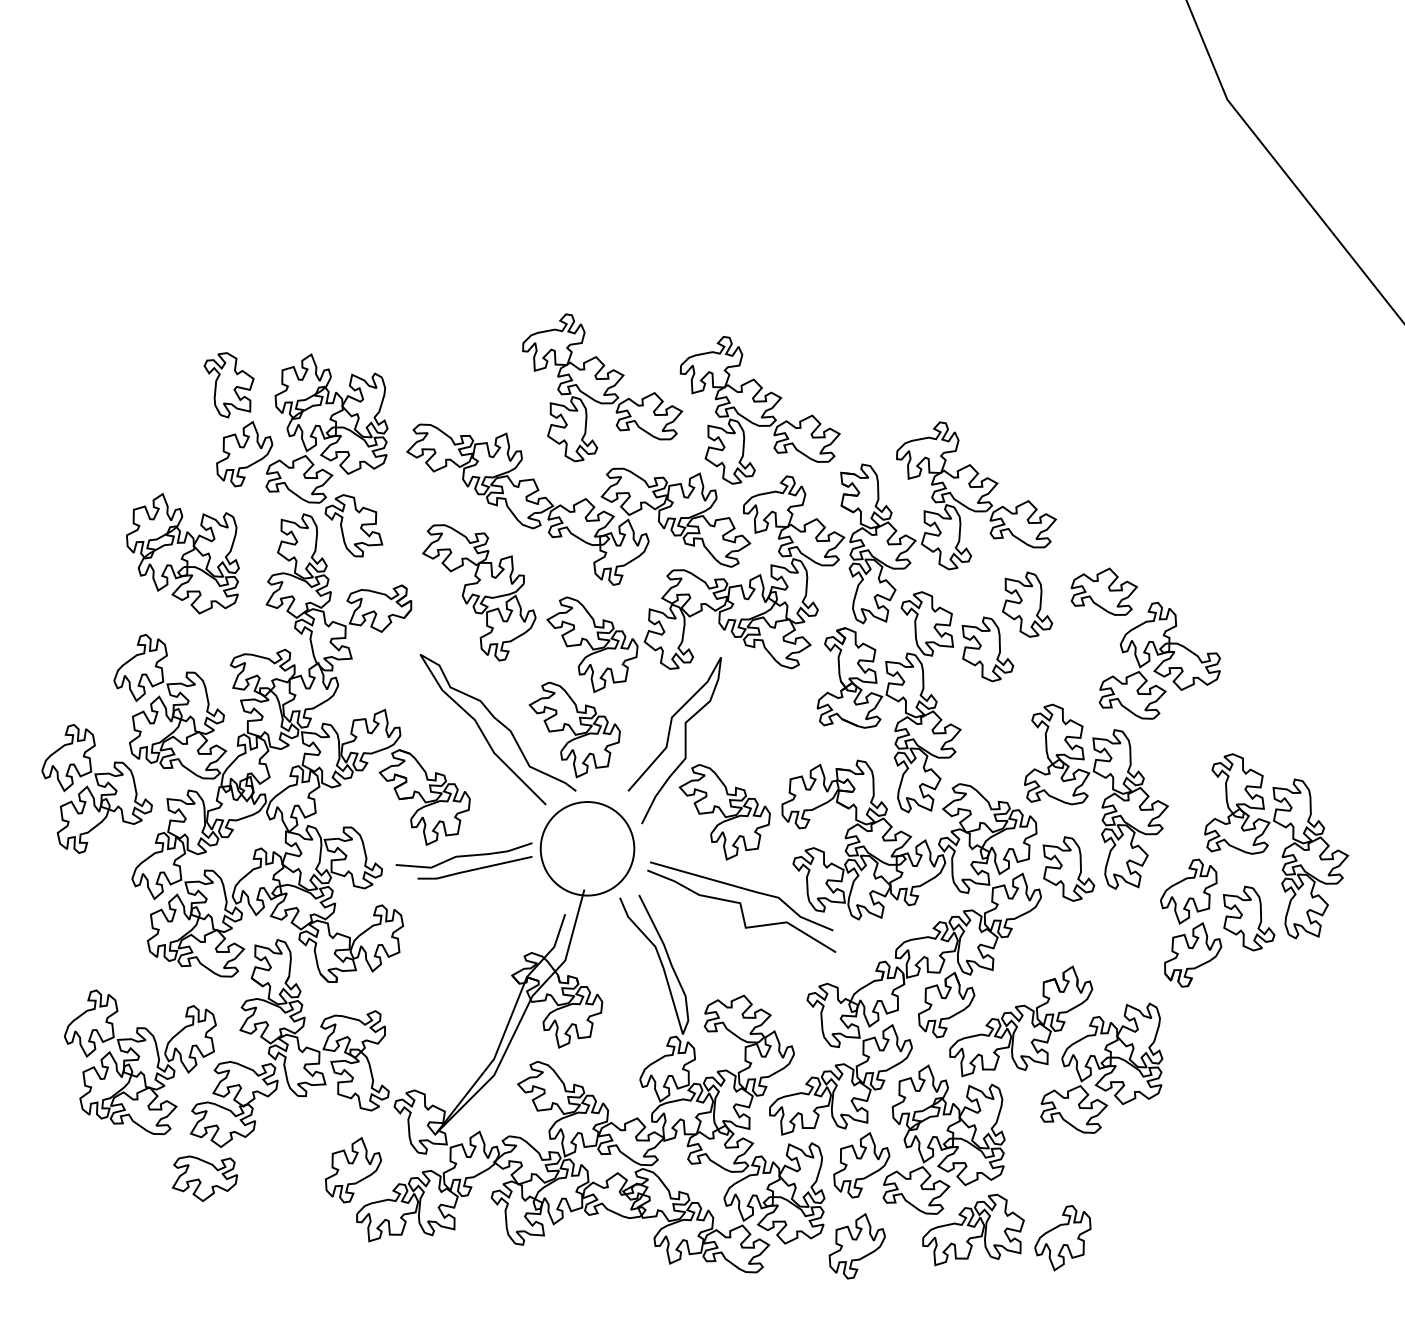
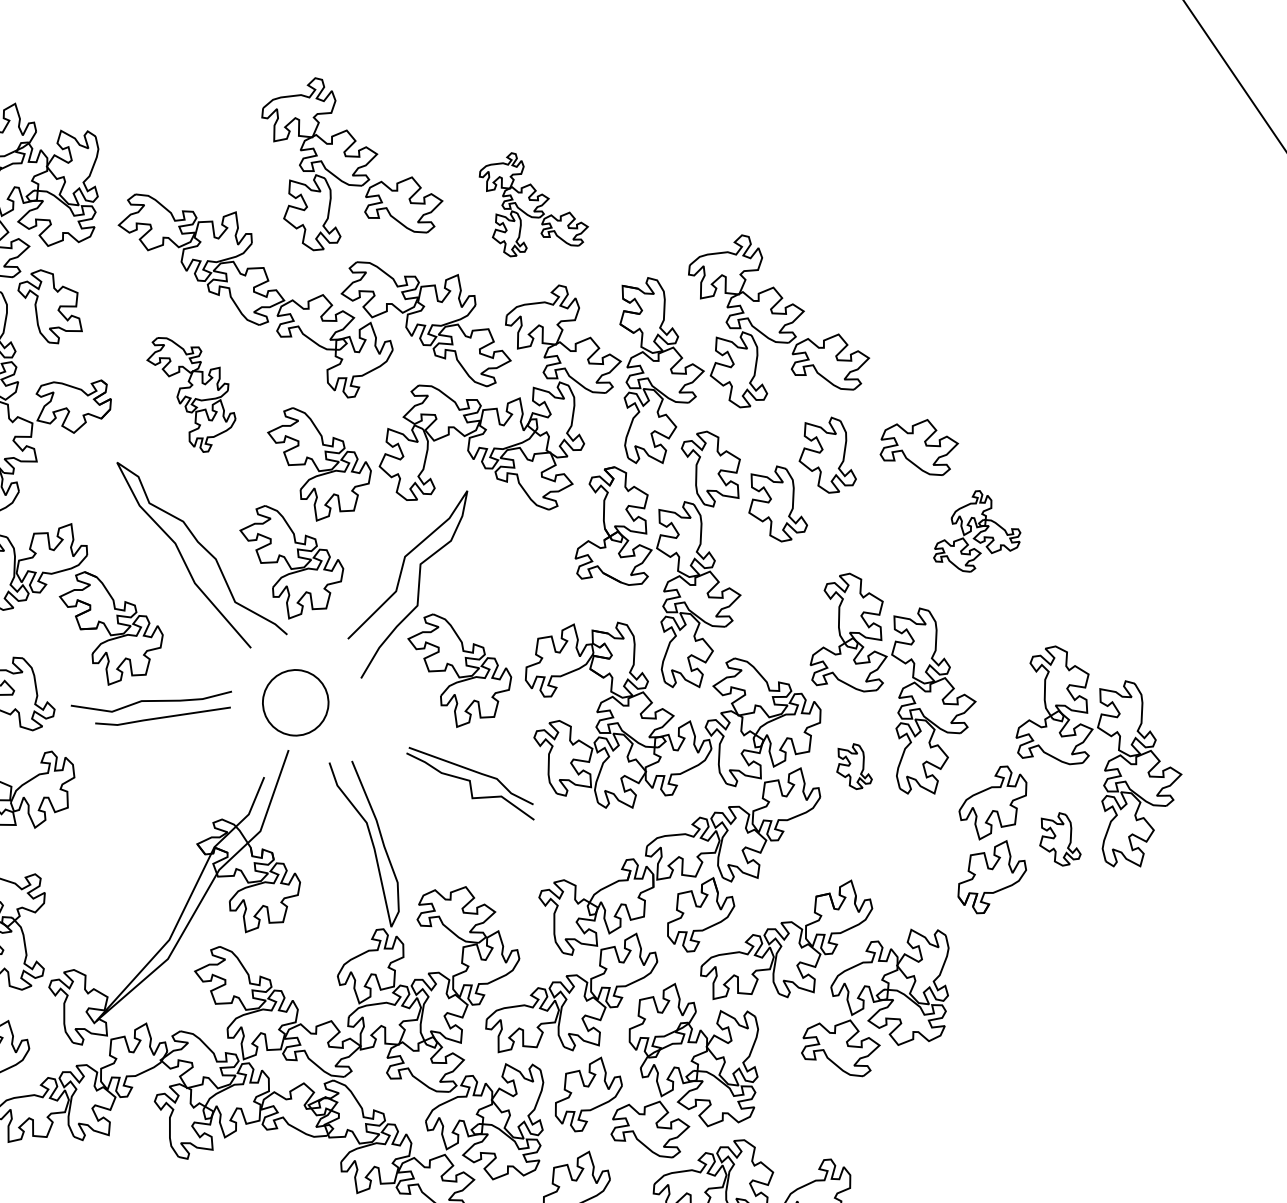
part: (759, 410) -> (532, 206), size x0.6
part: (479, 592) -> (191, 395), size x0.7
part: (1159, 660) -> (977, 531), size x0.6
circle: (587, 848) -> (295, 702), size x0.6
part: (1068, 868) -> (854, 765), size x0.6
part: (741, 906) -> (470, 782), size x0.6
part: (1249, 918) -> (1061, 839), size x0.7

